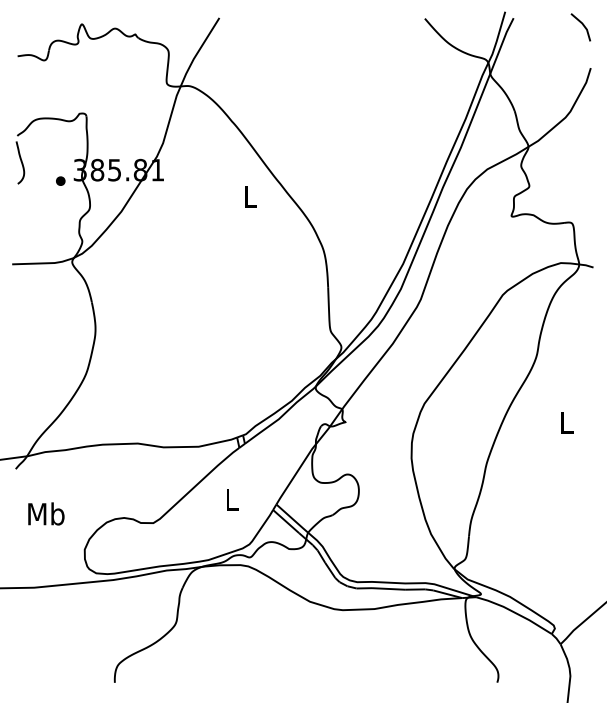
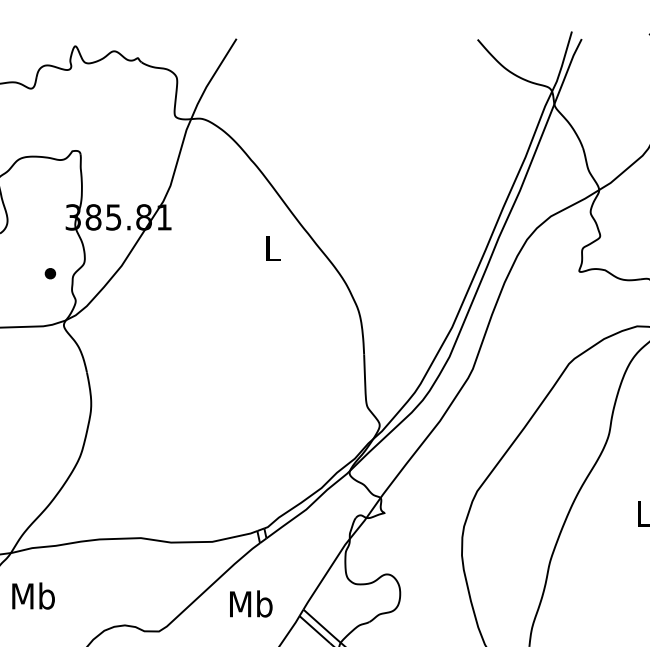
part: (60, 180) -> (50, 272), moved
text: (231, 499) -> (250, 603), L -> Mb
text: (46, 513) -> (33, 595), moved

